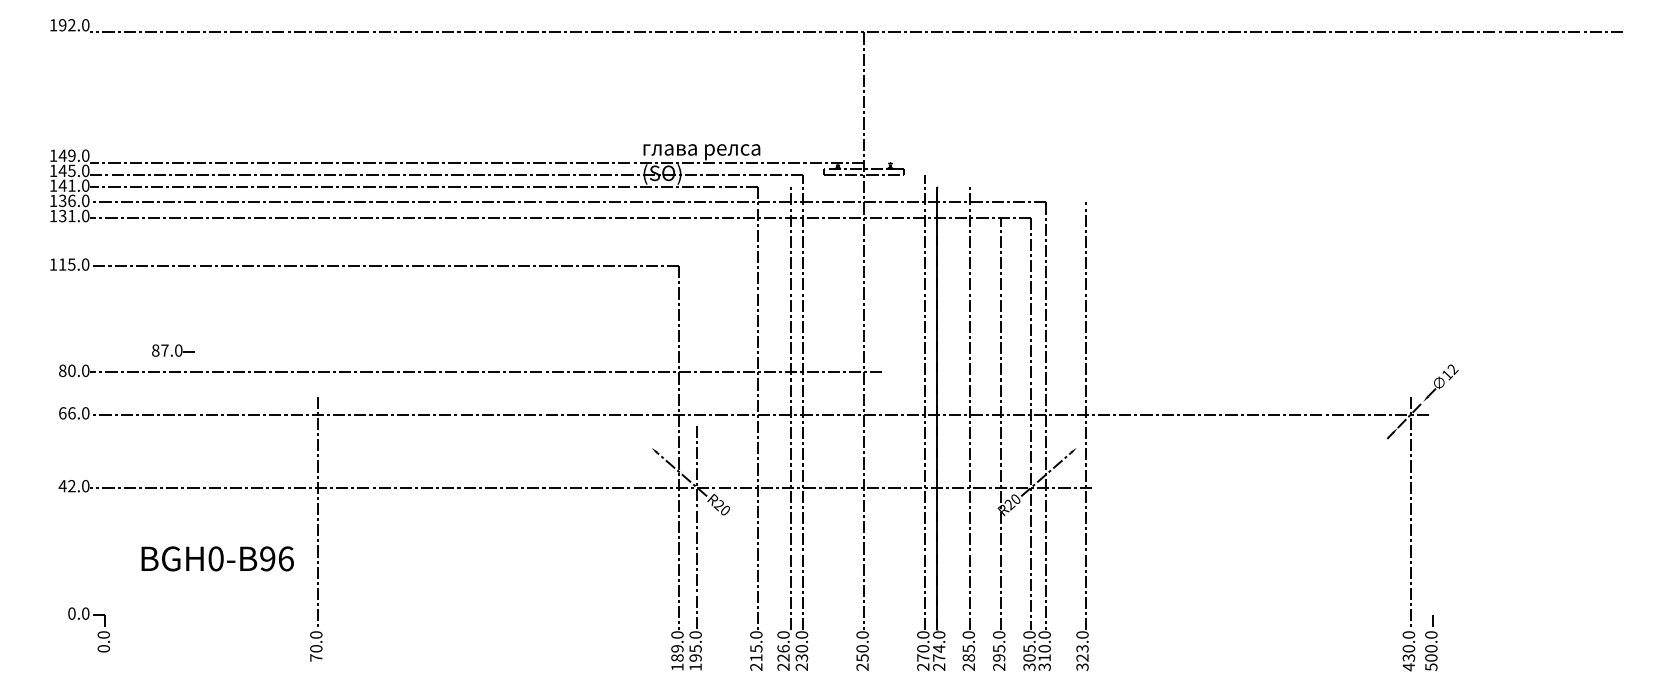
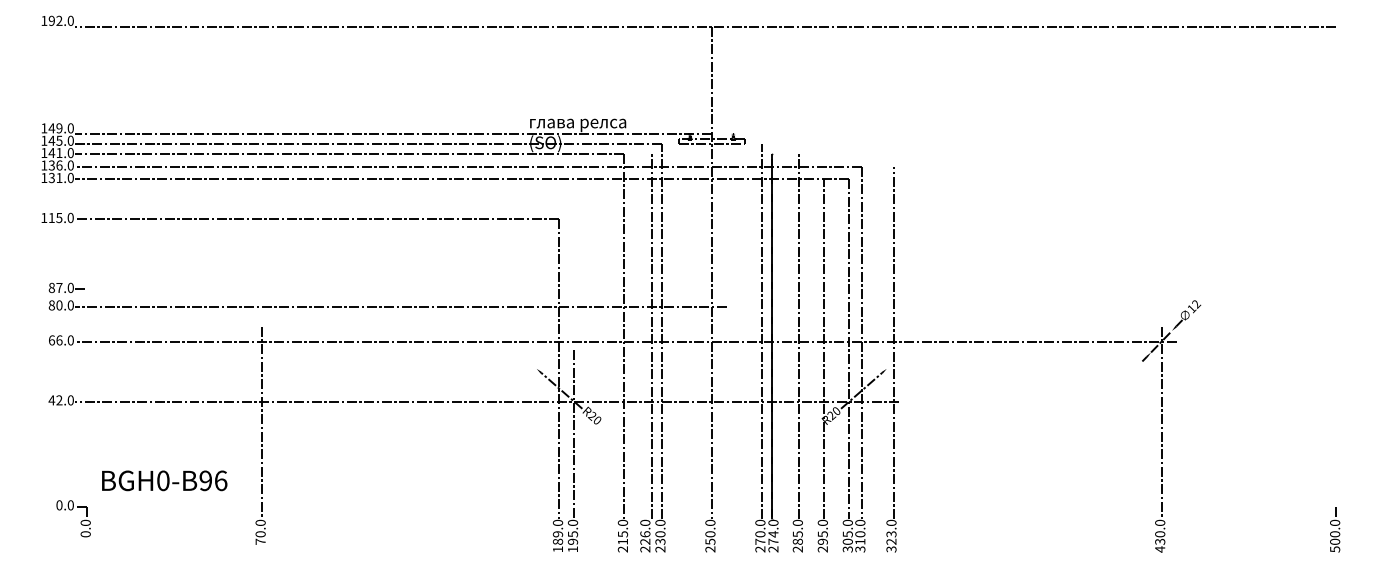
part: (173, 350) -> (66, 287), moved
text: (217, 558) -> (164, 480), moved
part: (1431, 642) -> (1335, 529), moved

